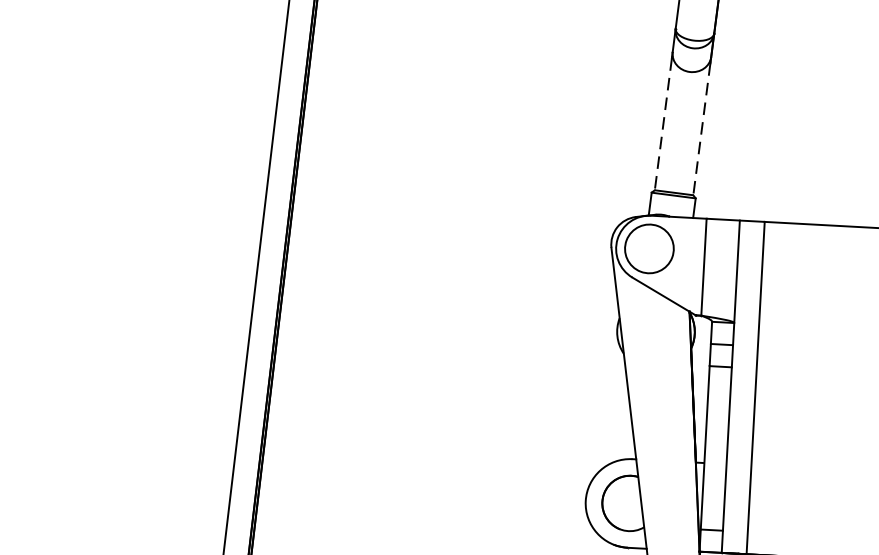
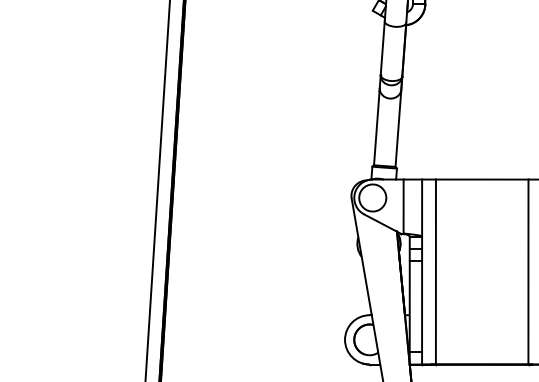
line: (662, 124) -> (376, 128), dashed -> solid
line: (702, 130) -> (398, 130), dashed -> solid

